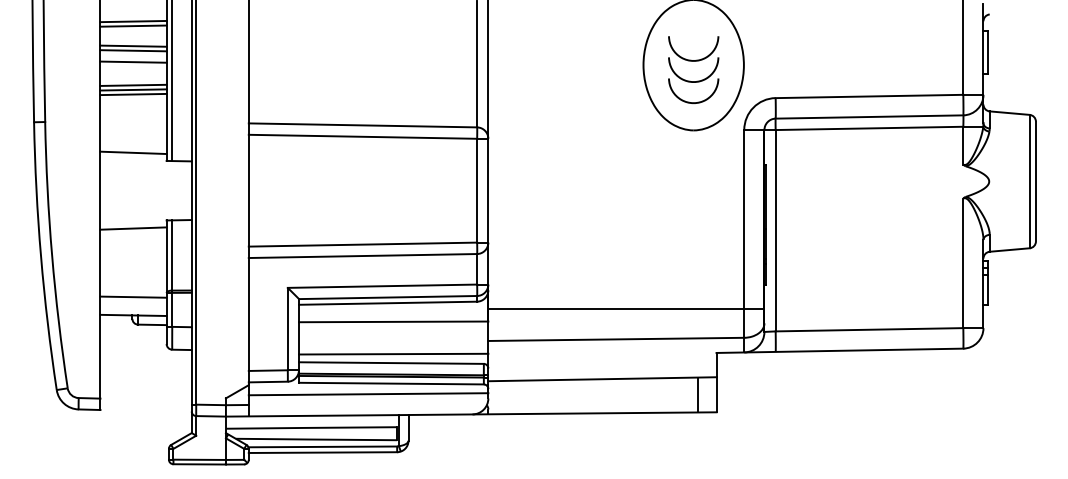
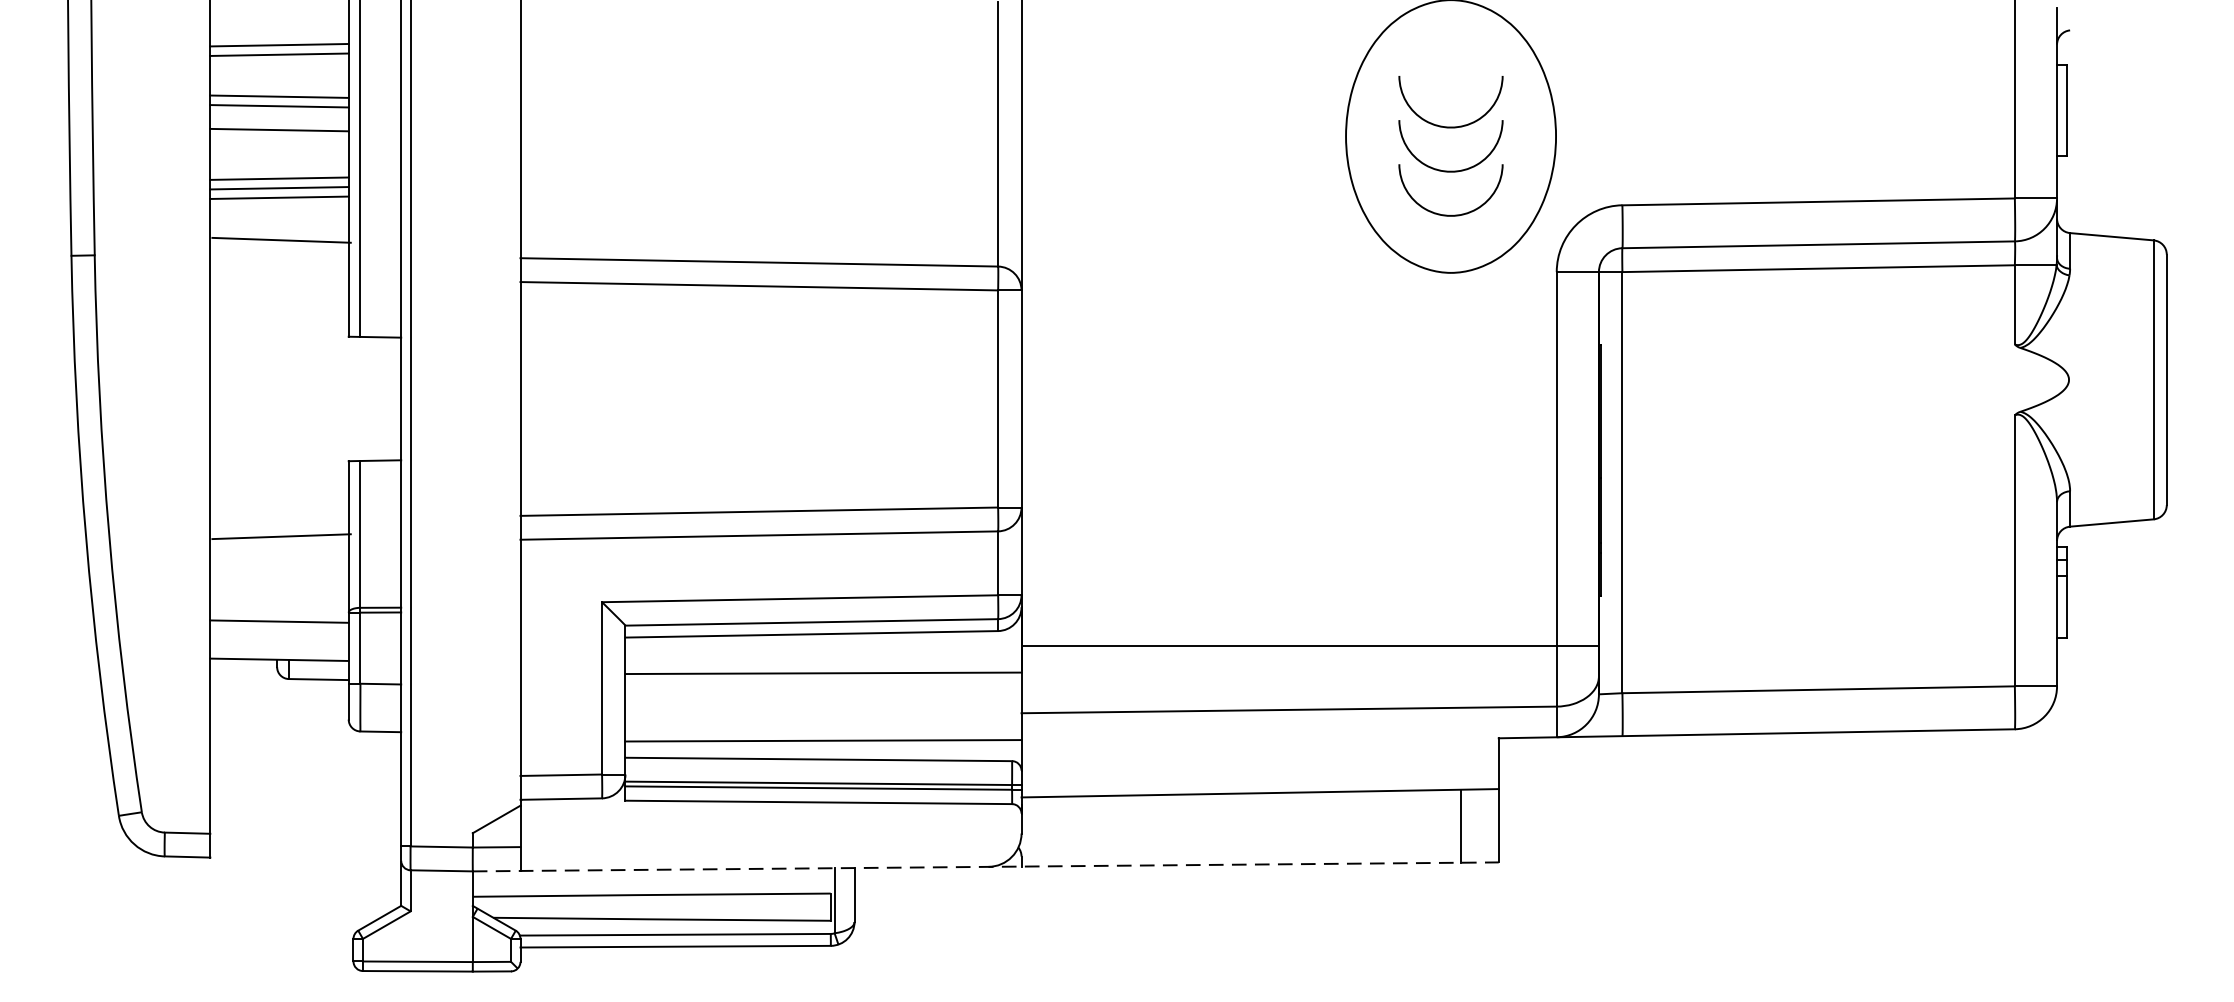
line: (133, 152) -> (281, 239), moved
line: (133, 228) -> (281, 536), moved
line: (368, 394) -> (770, 825), removed
line: (471, 414) -> (986, 866), solid -> dashed

